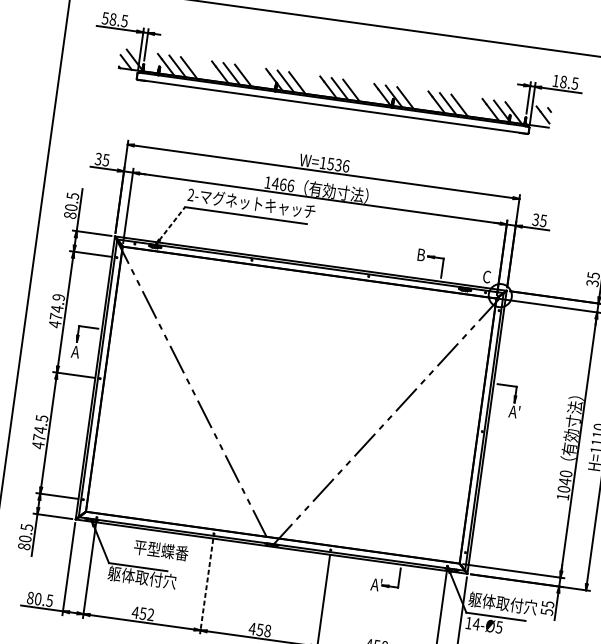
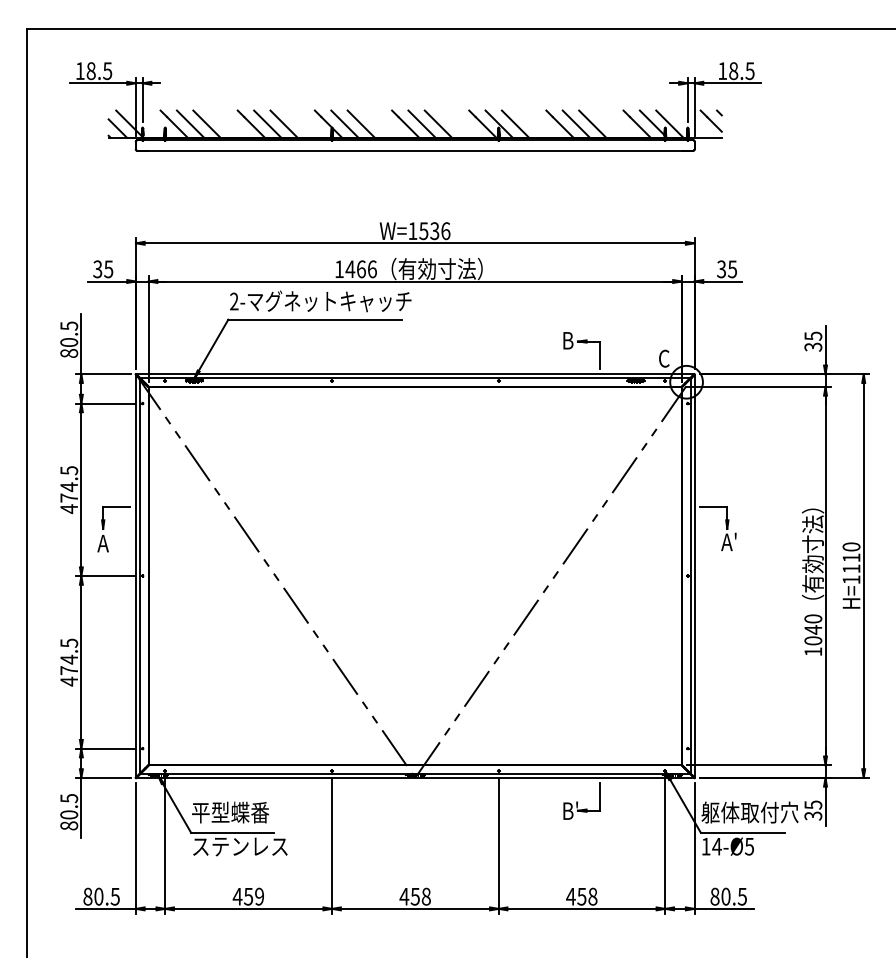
text: (104, 18) -> (79, 71), 58.5 -> 18.5
line: (172, 223) -> (213, 345), dashed -> solid
text: (59, 297) -> (69, 470), 474.9 -> 474.5
text: (161, 550) -> (230, 812), moved
text: (141, 577) -> (239, 846), 躯体取付穴 -> ステンレス
text: (376, 584) -> (569, 810), A' -> B'
line: (206, 586) -> (332, 846), dashed -> solid
text: (546, 611) -> (812, 815), 55 -> 35
text: (150, 614) -> (259, 896), 452 -> 459

